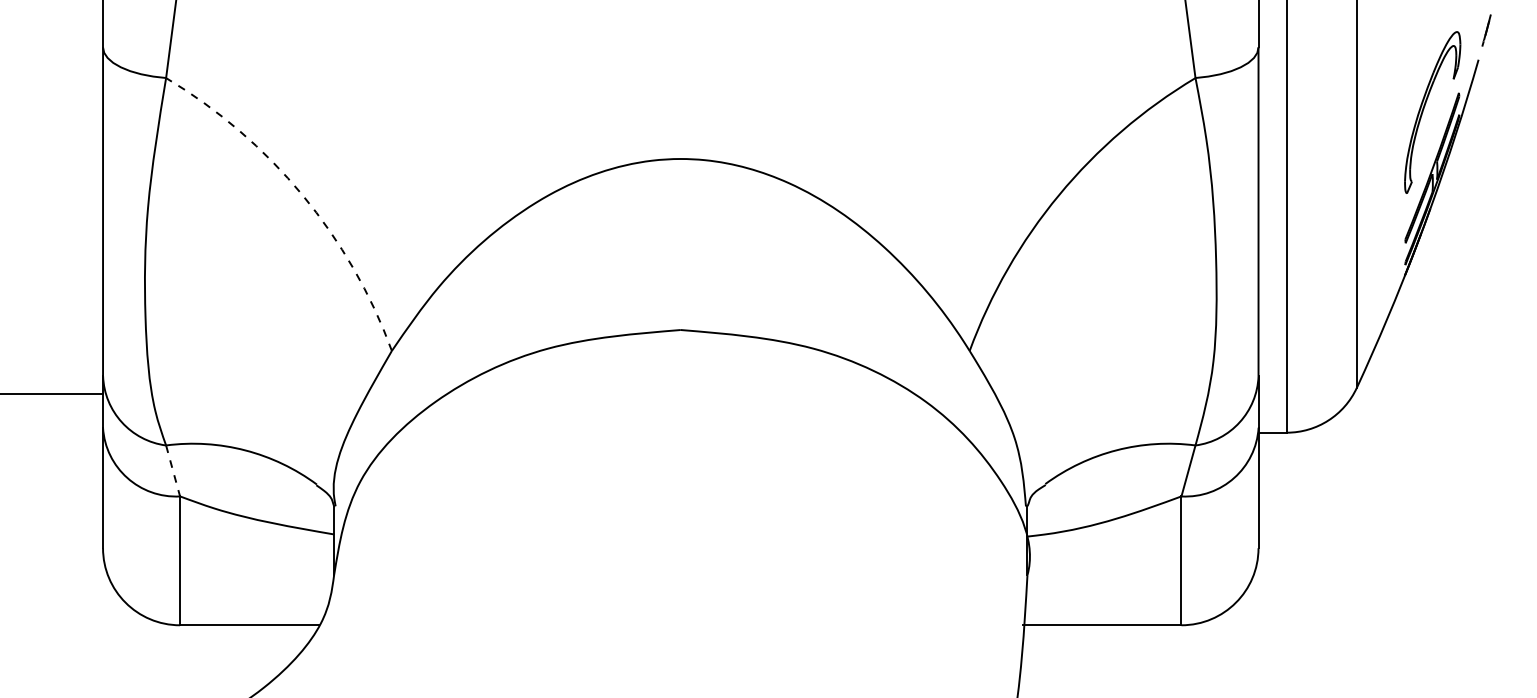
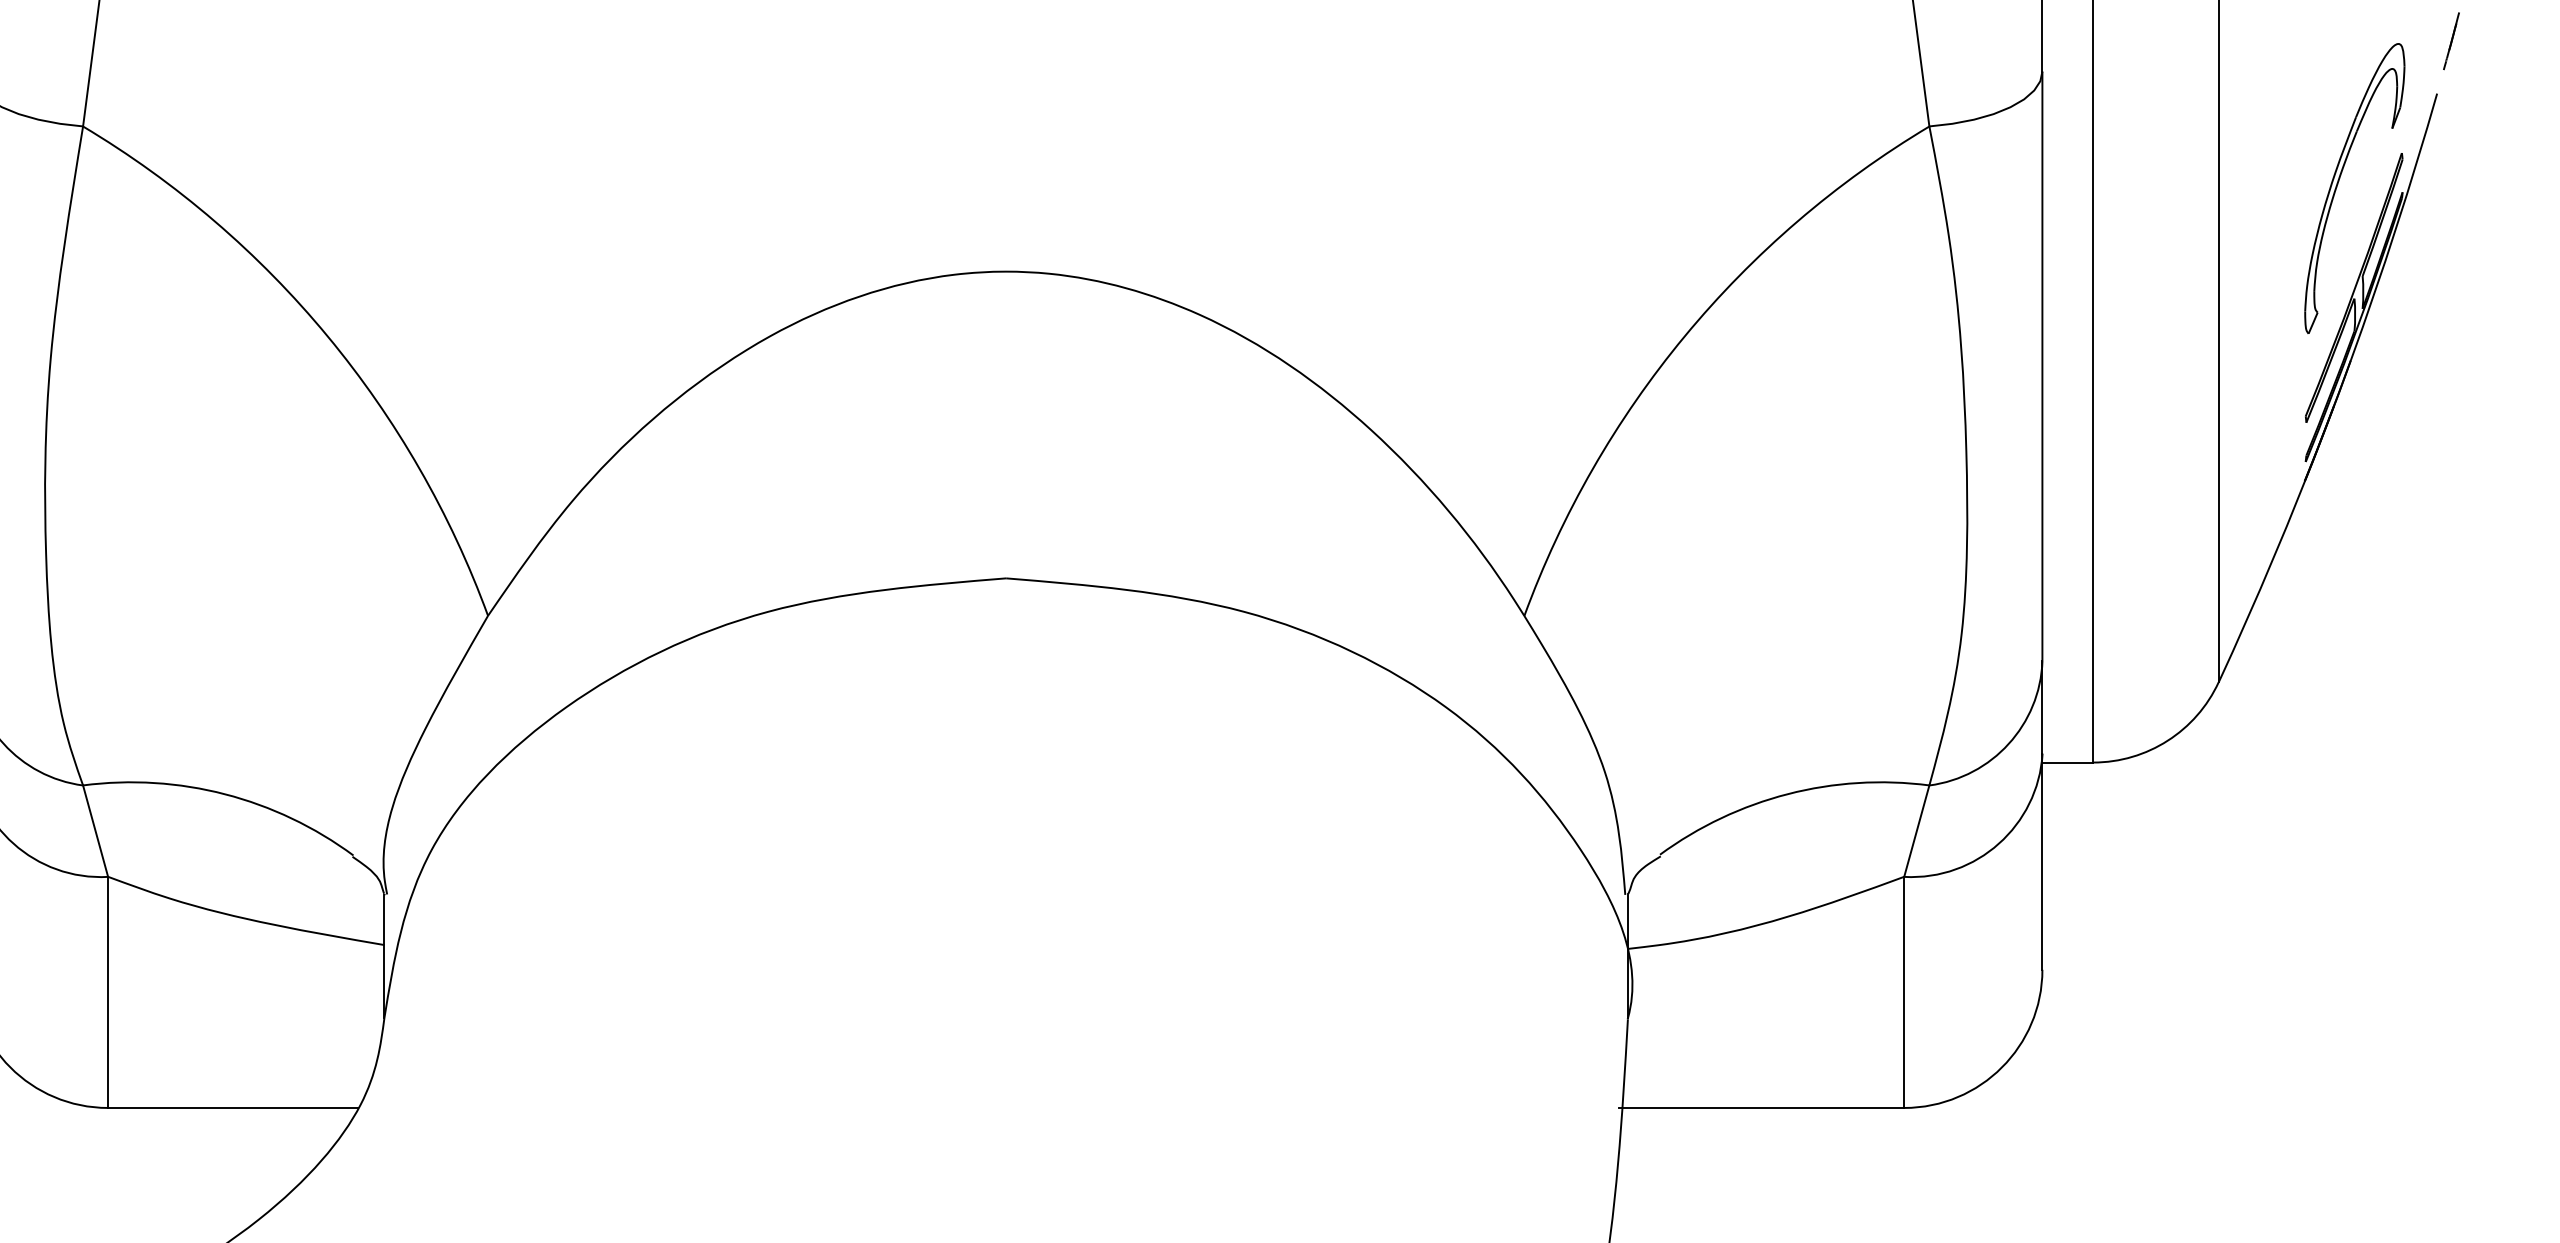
arc: (302, 195) -> (327, 337), dashed -> solid
line: (173, 471) -> (96, 832), dashed -> solid

